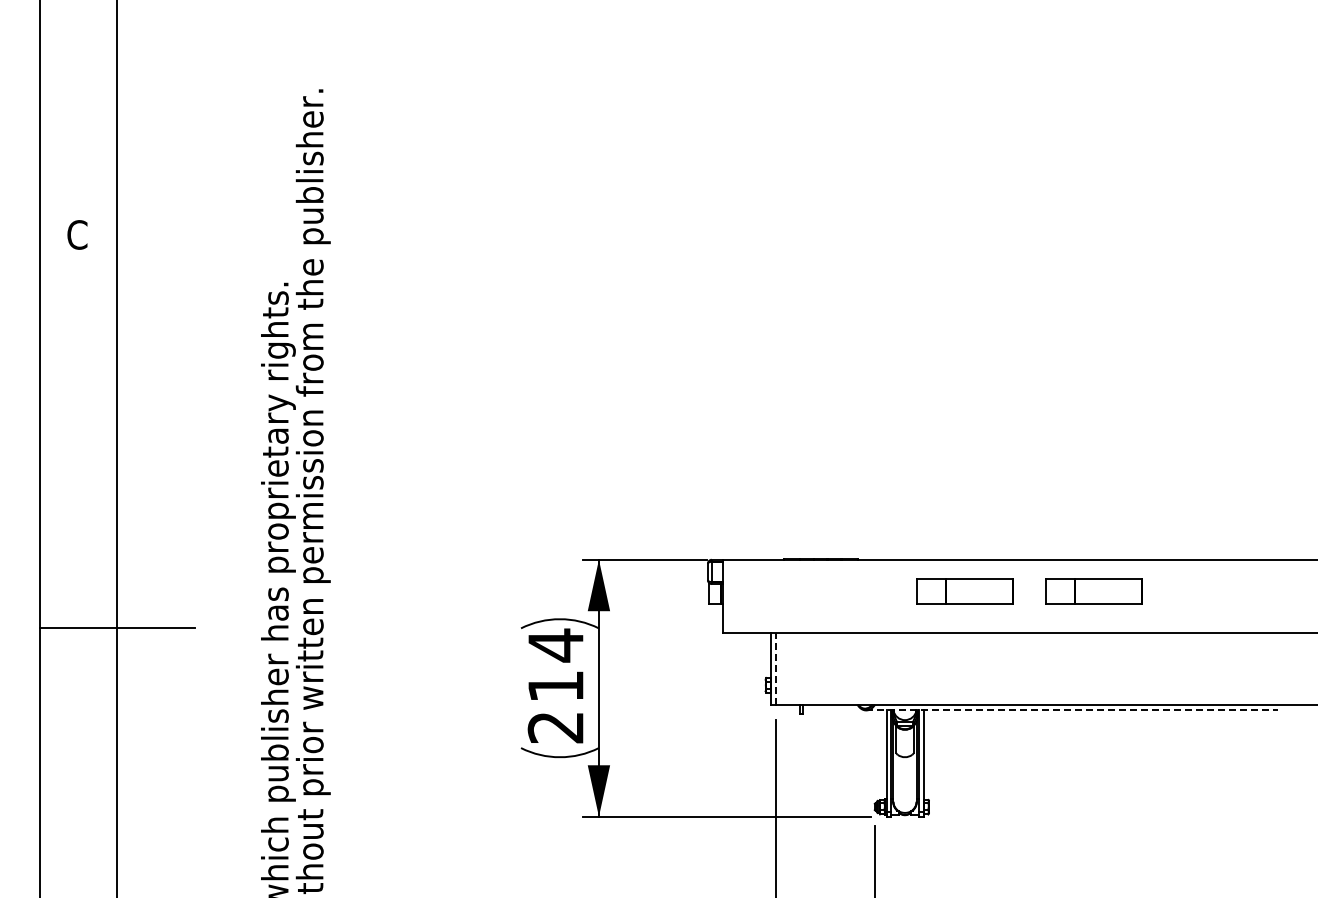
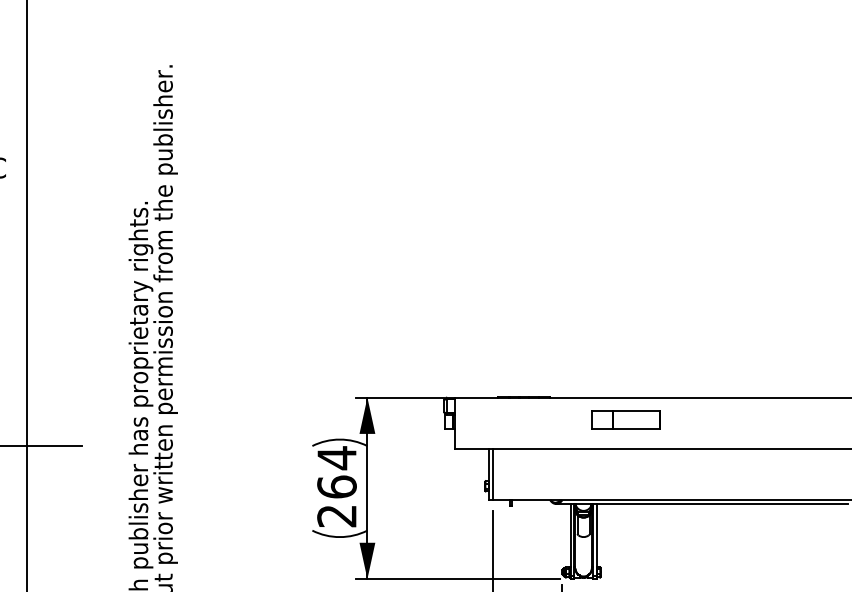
part: (1093, 591) -> (716, 419), removed
line: (776, 668) -> (492, 474), dashed -> solid
text: (555, 686) -> (336, 487), 214 -> 264
line: (1072, 710) -> (701, 504), dashed -> solid

